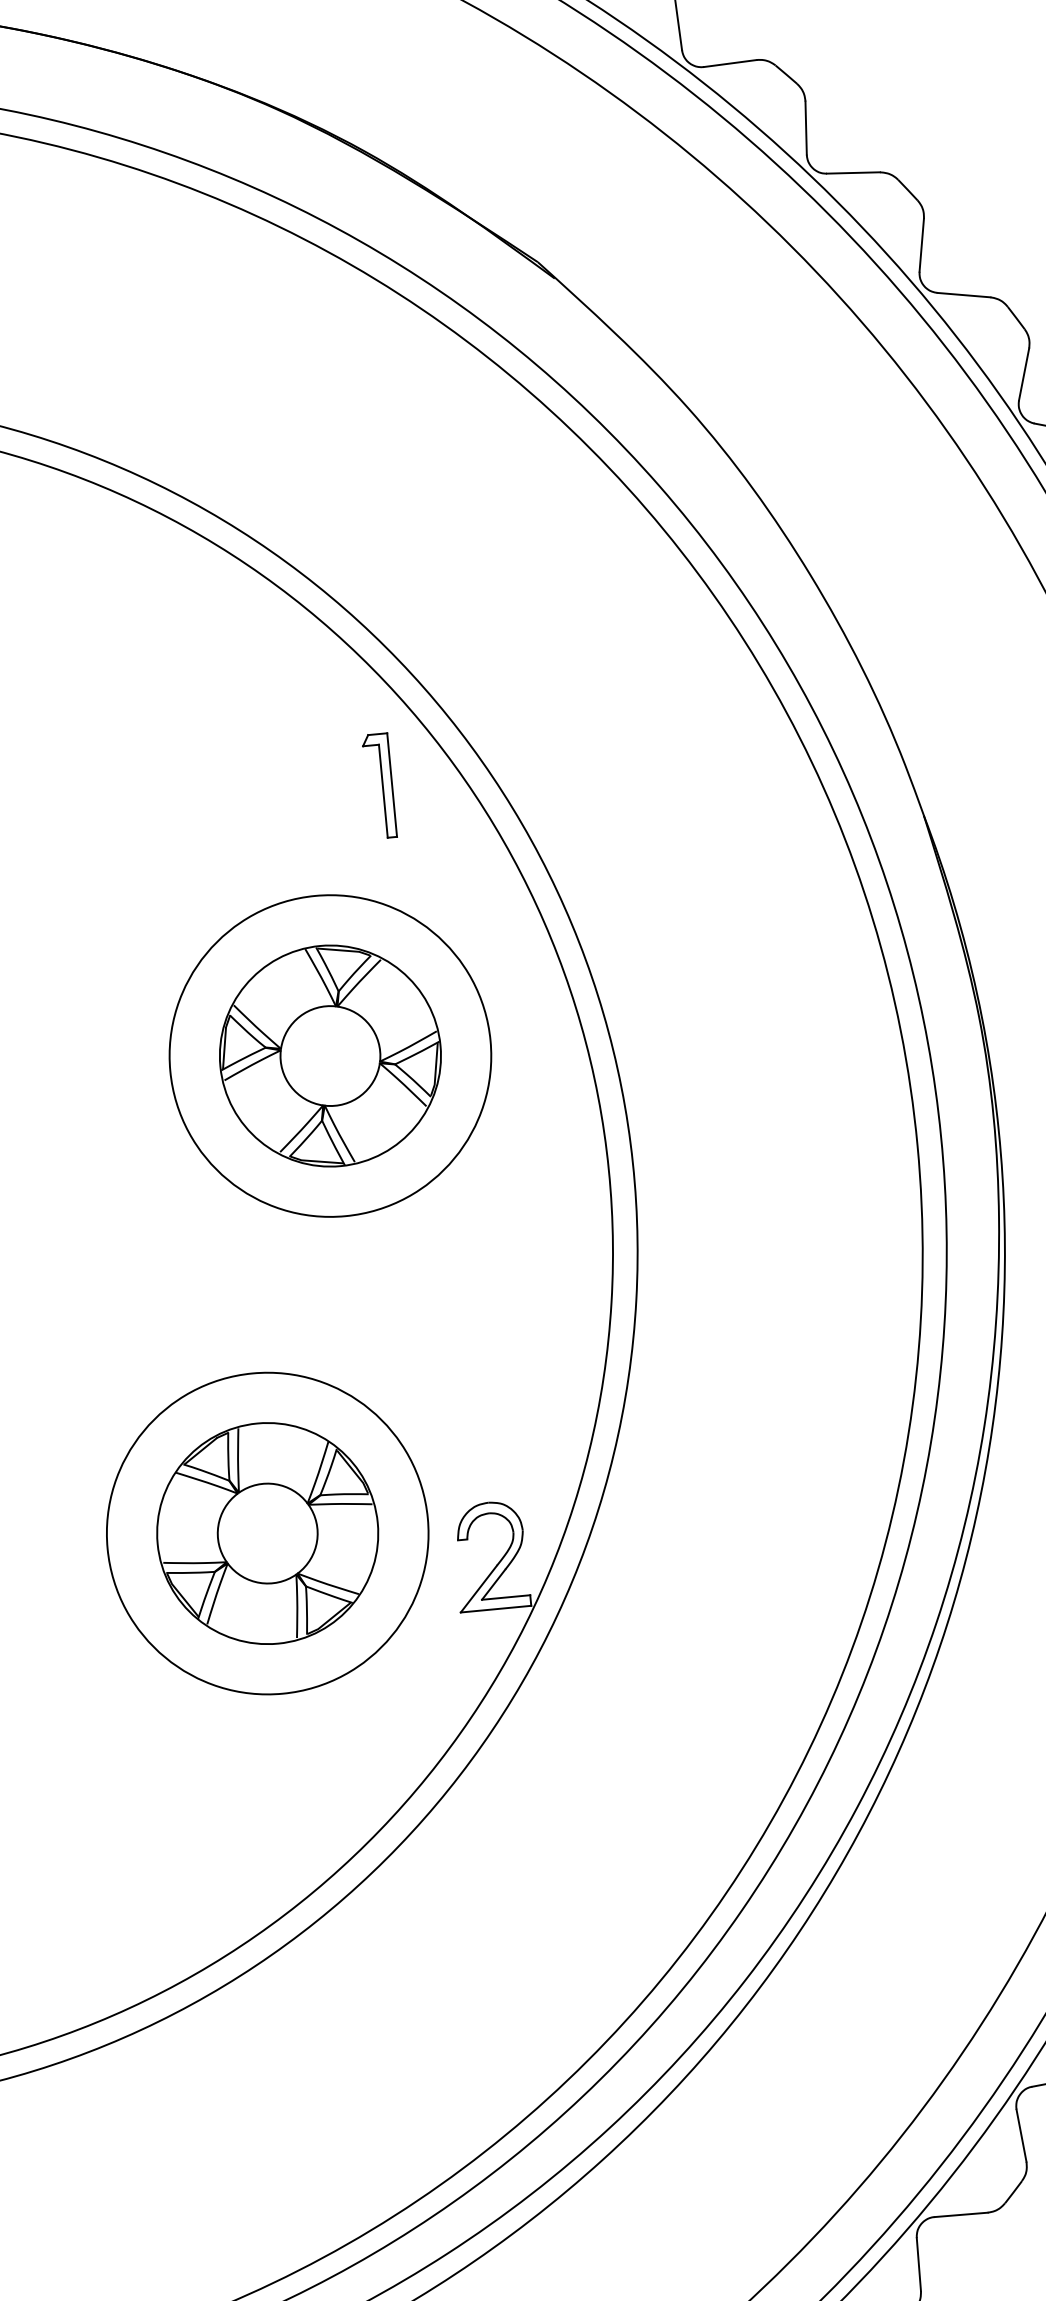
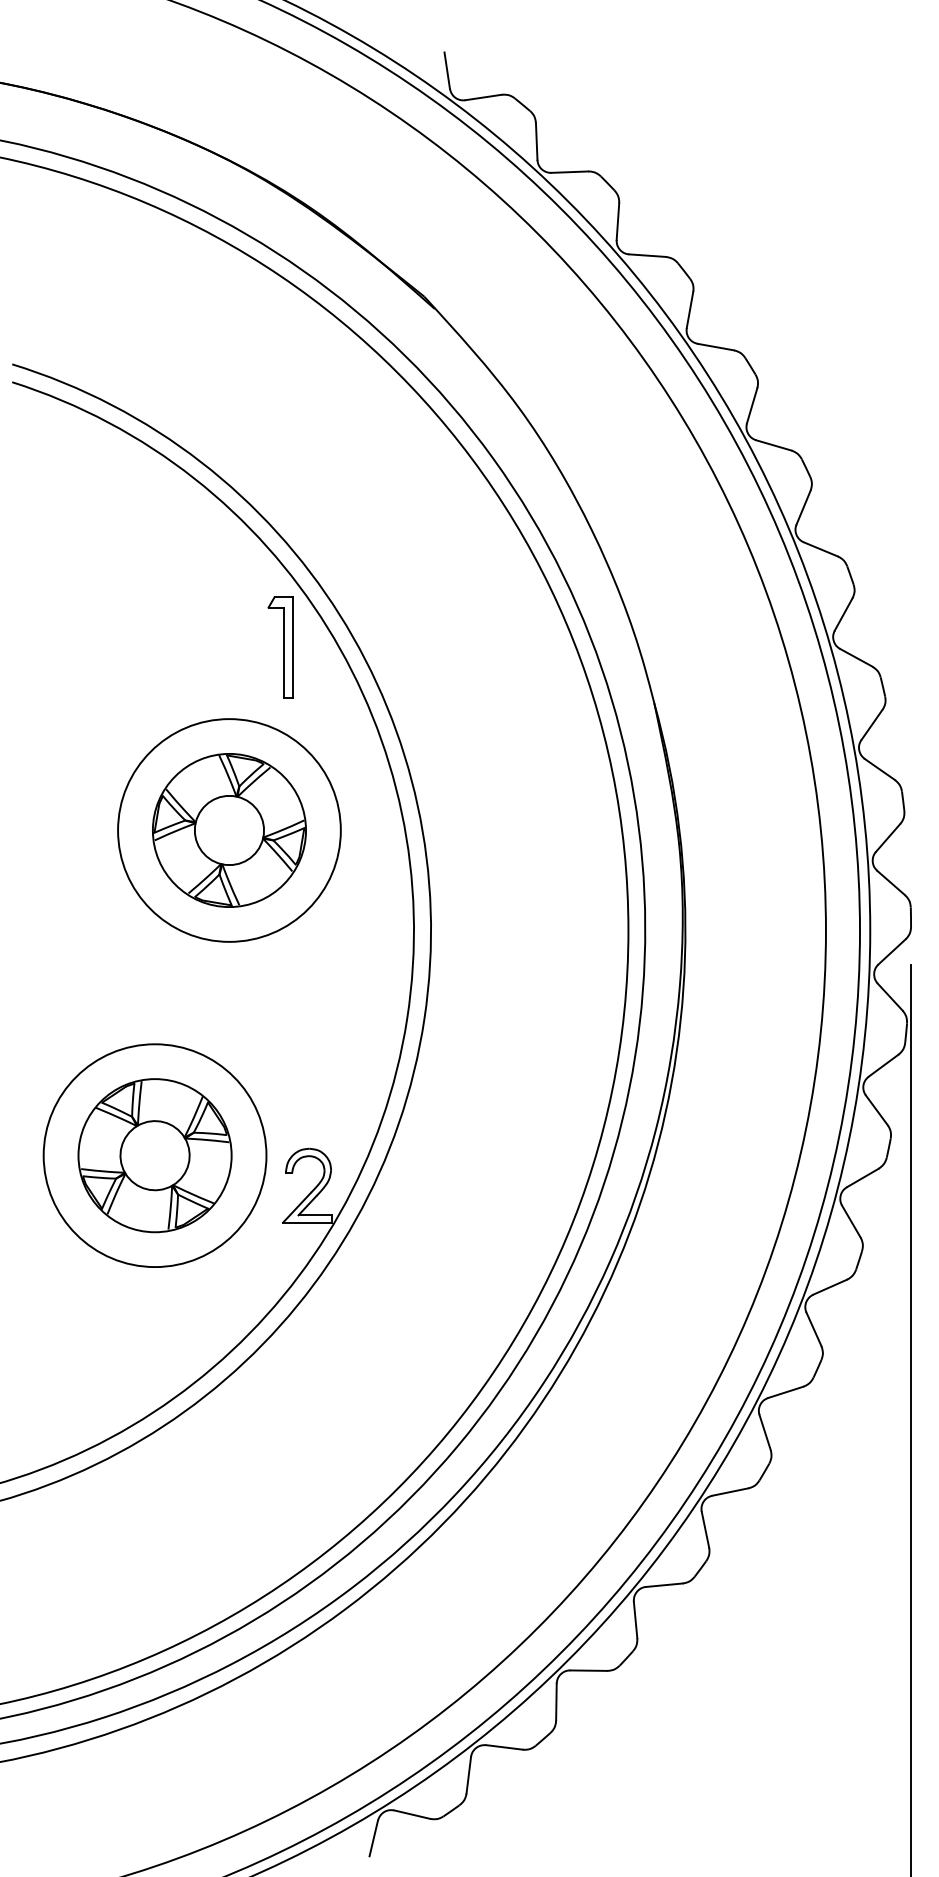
part: (378, 786) -> (280, 647), size x1.4

